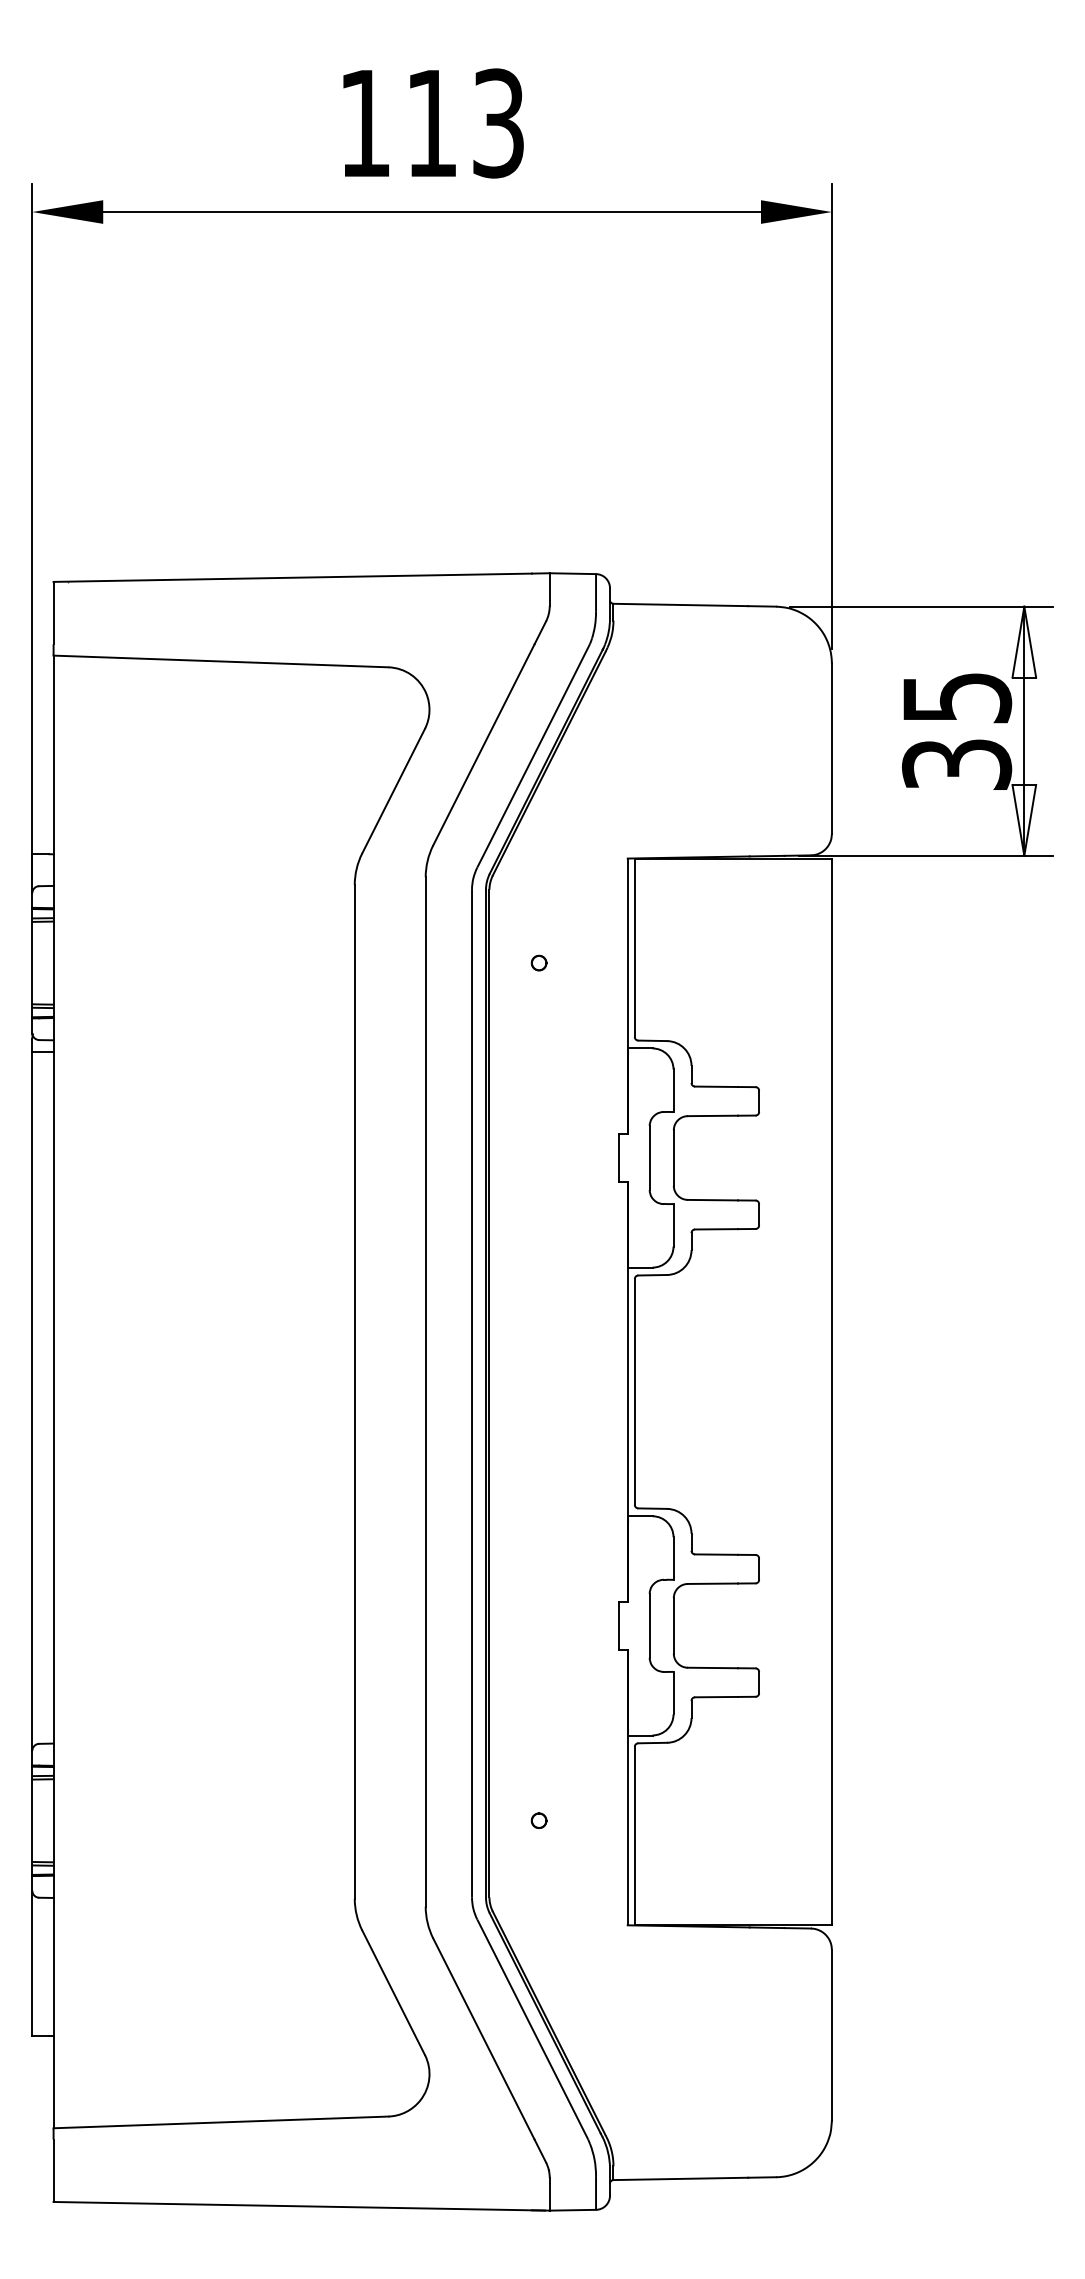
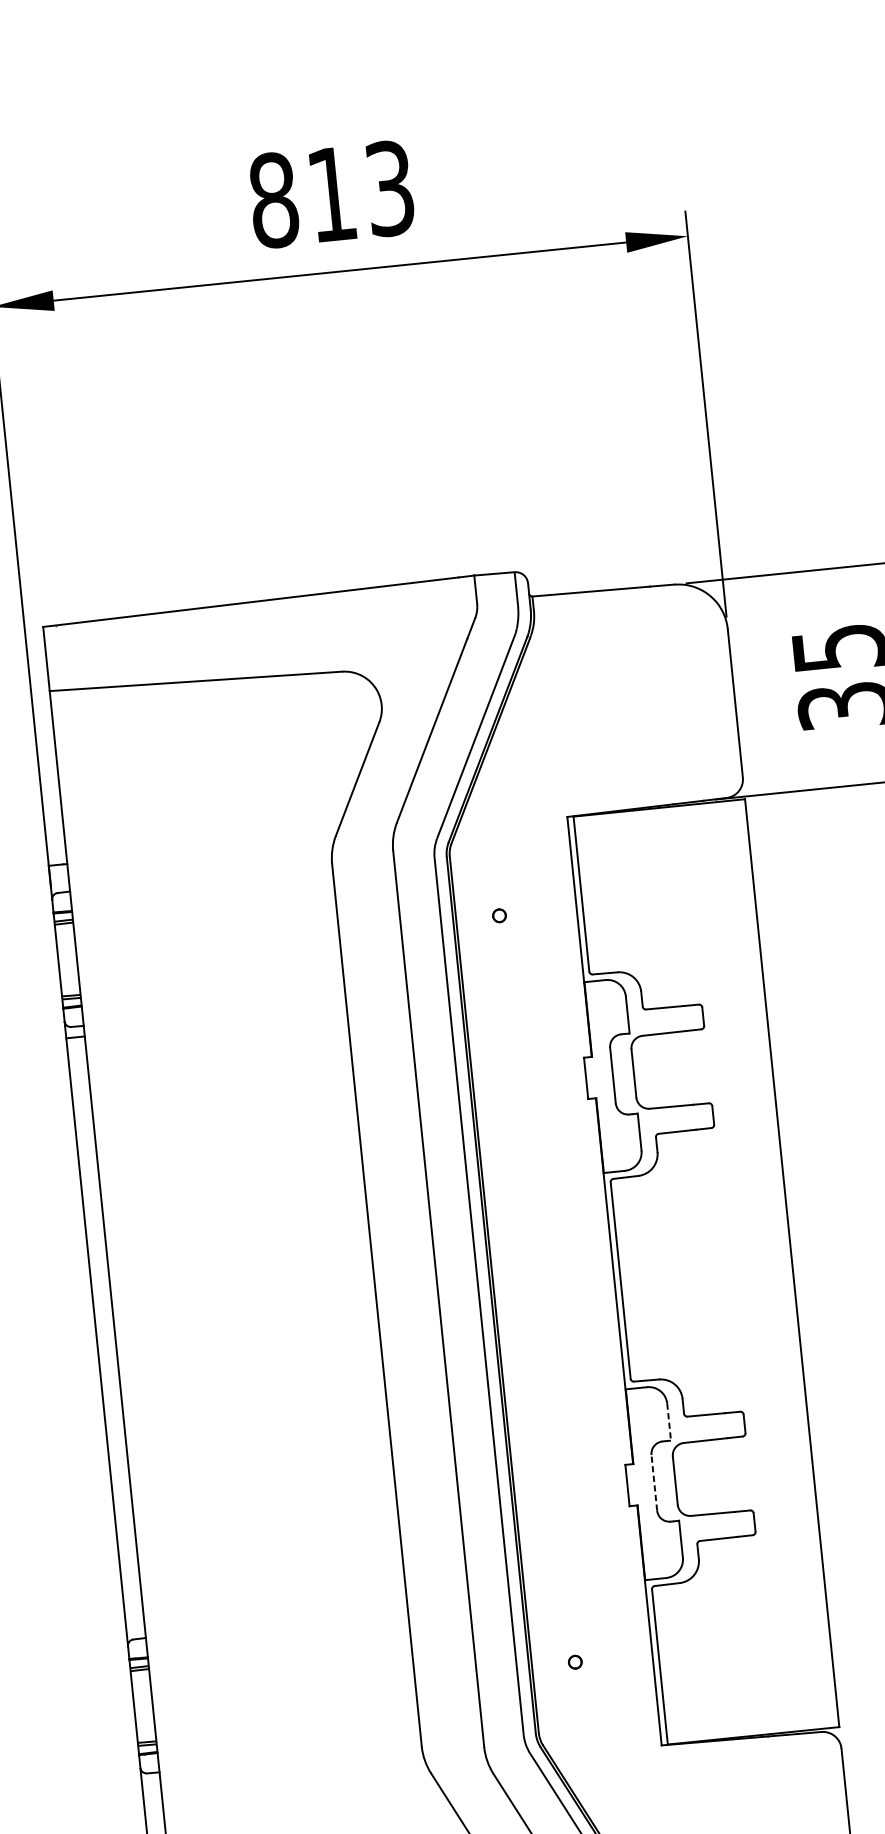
text: (365, 123) -> (274, 200), 113 -> 813
line: (673, 1559) -> (669, 1422), solid -> dashed
line: (649, 1625) -> (654, 1482), solid -> dashed

